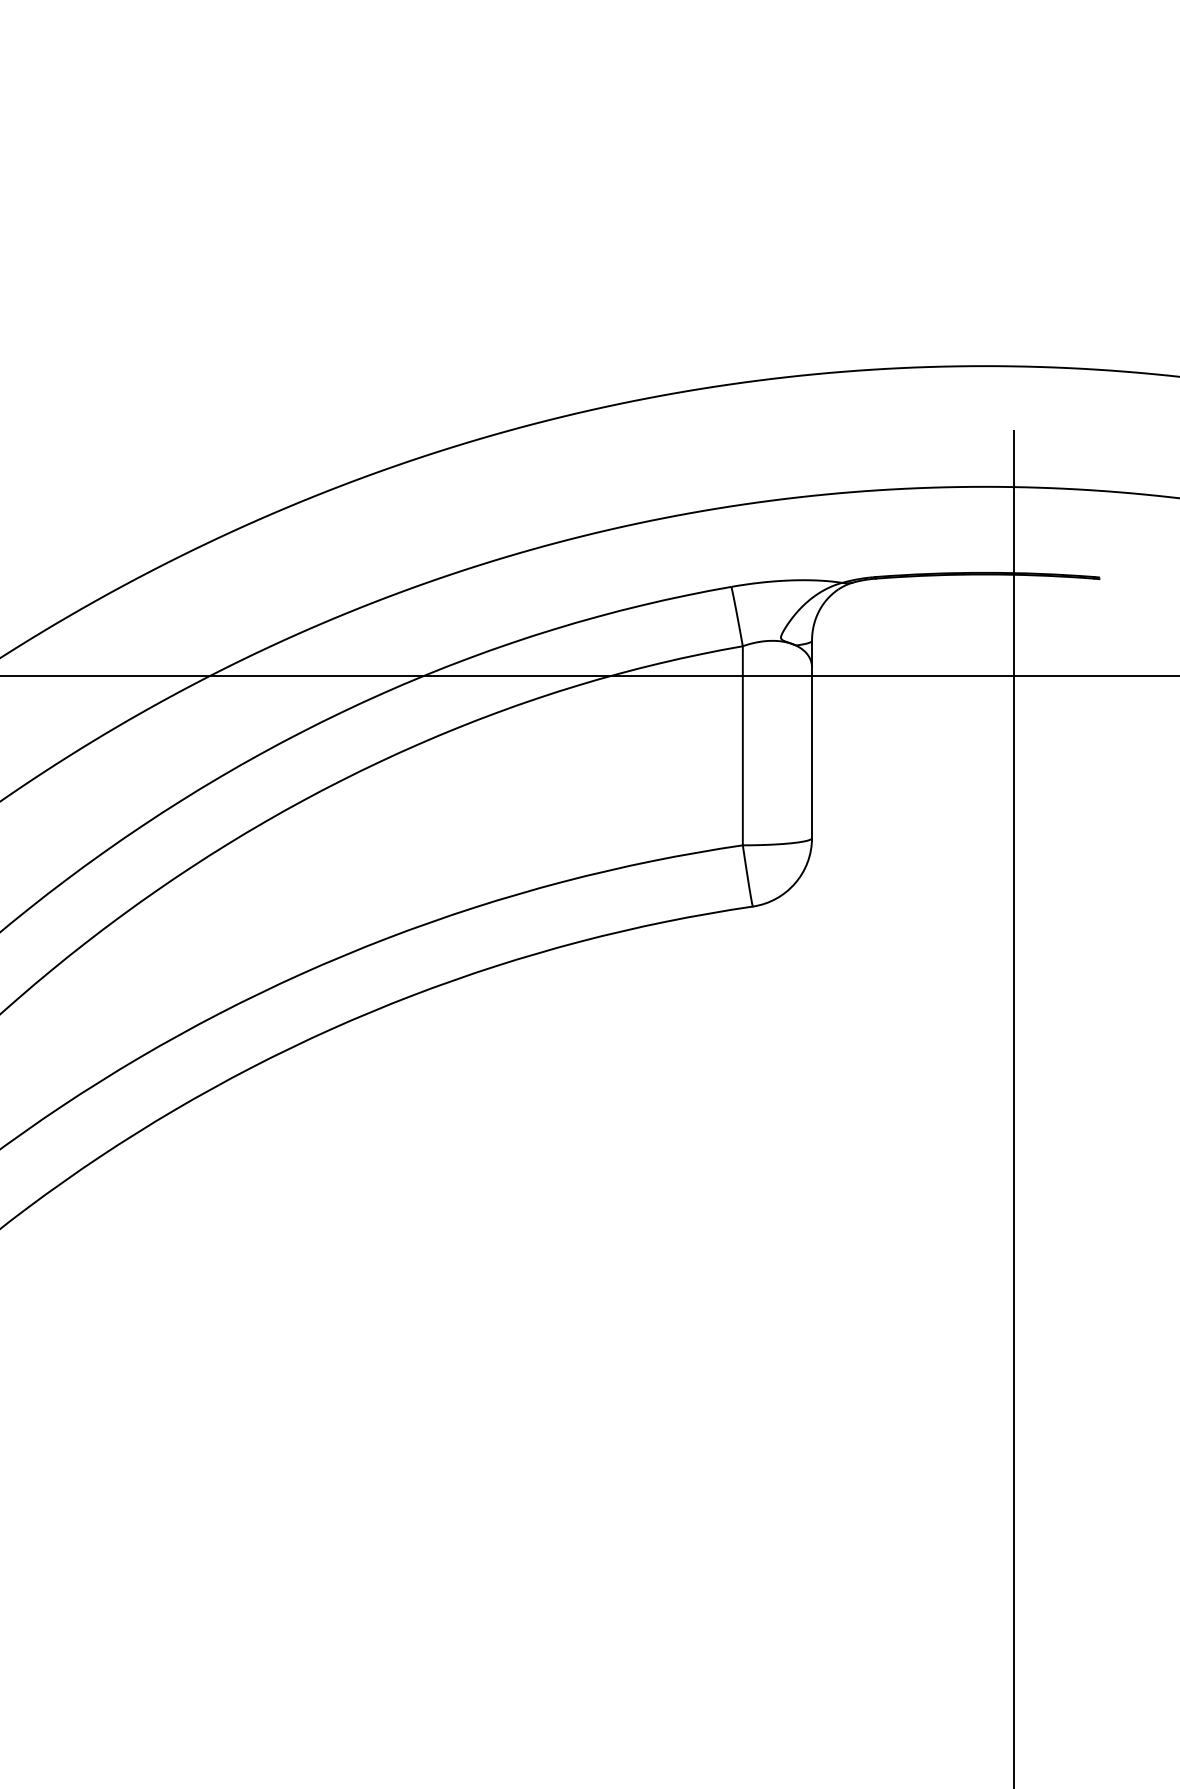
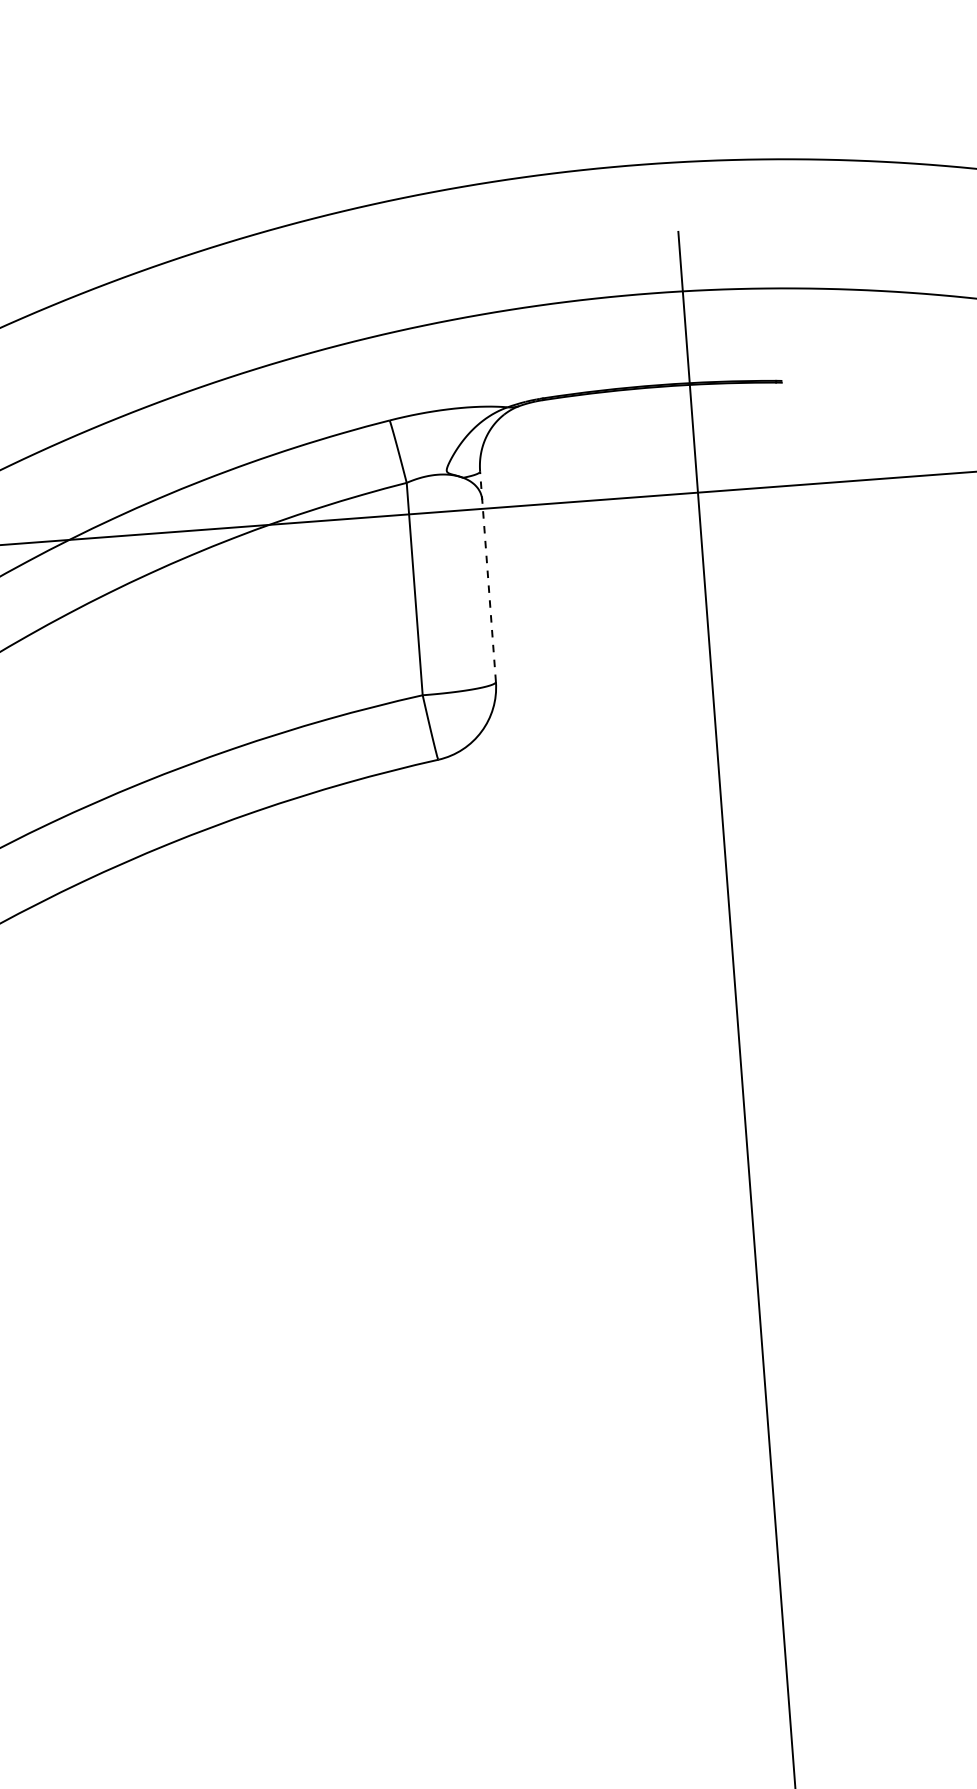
line: (812, 739) -> (488, 576), solid -> dashed

